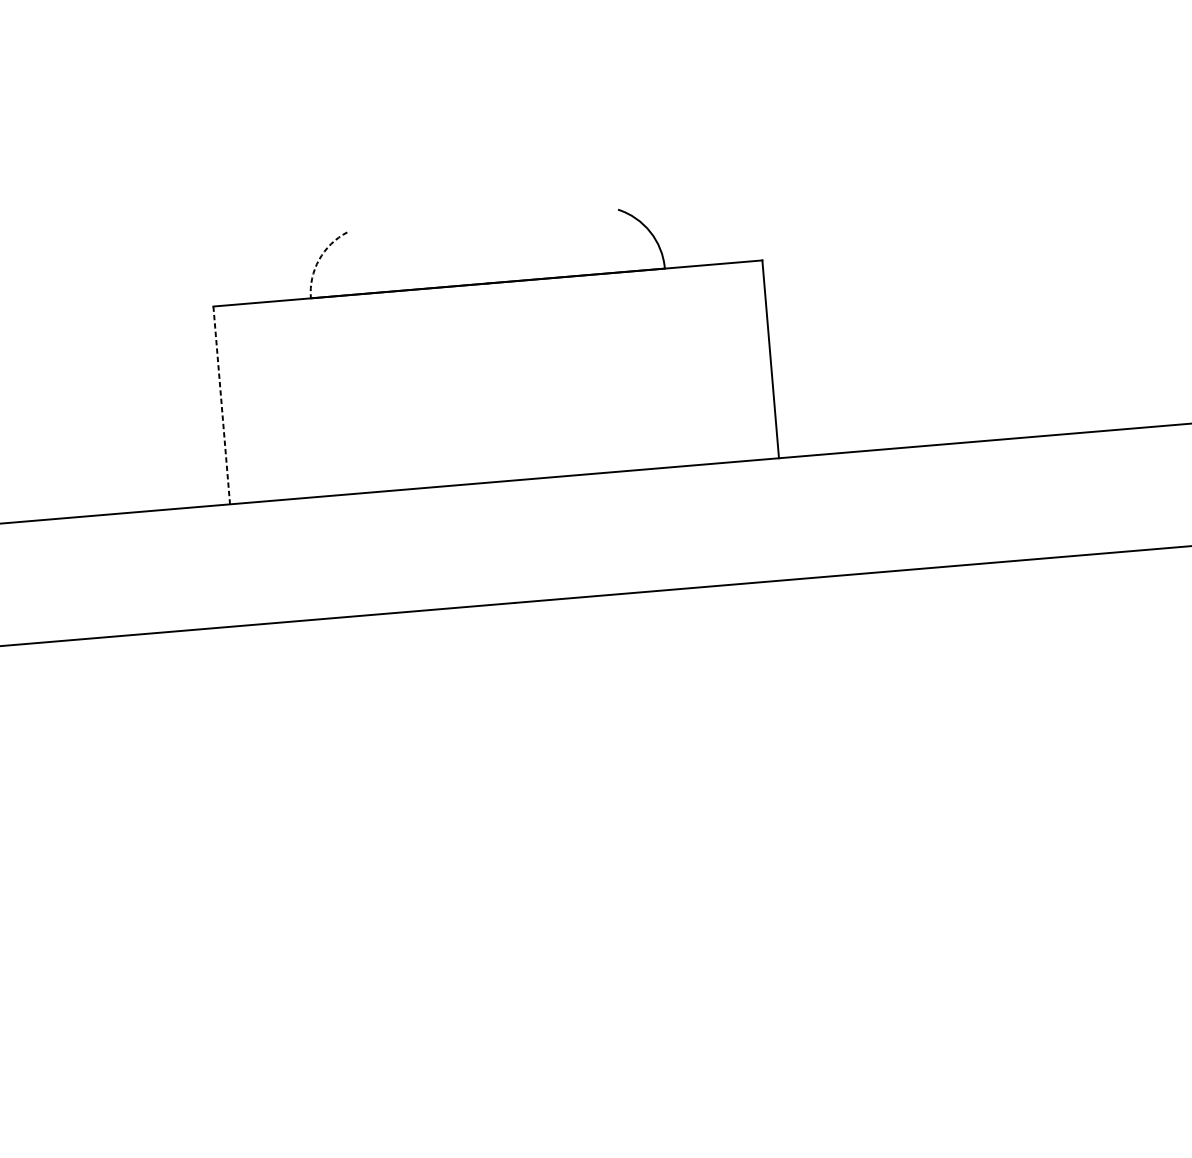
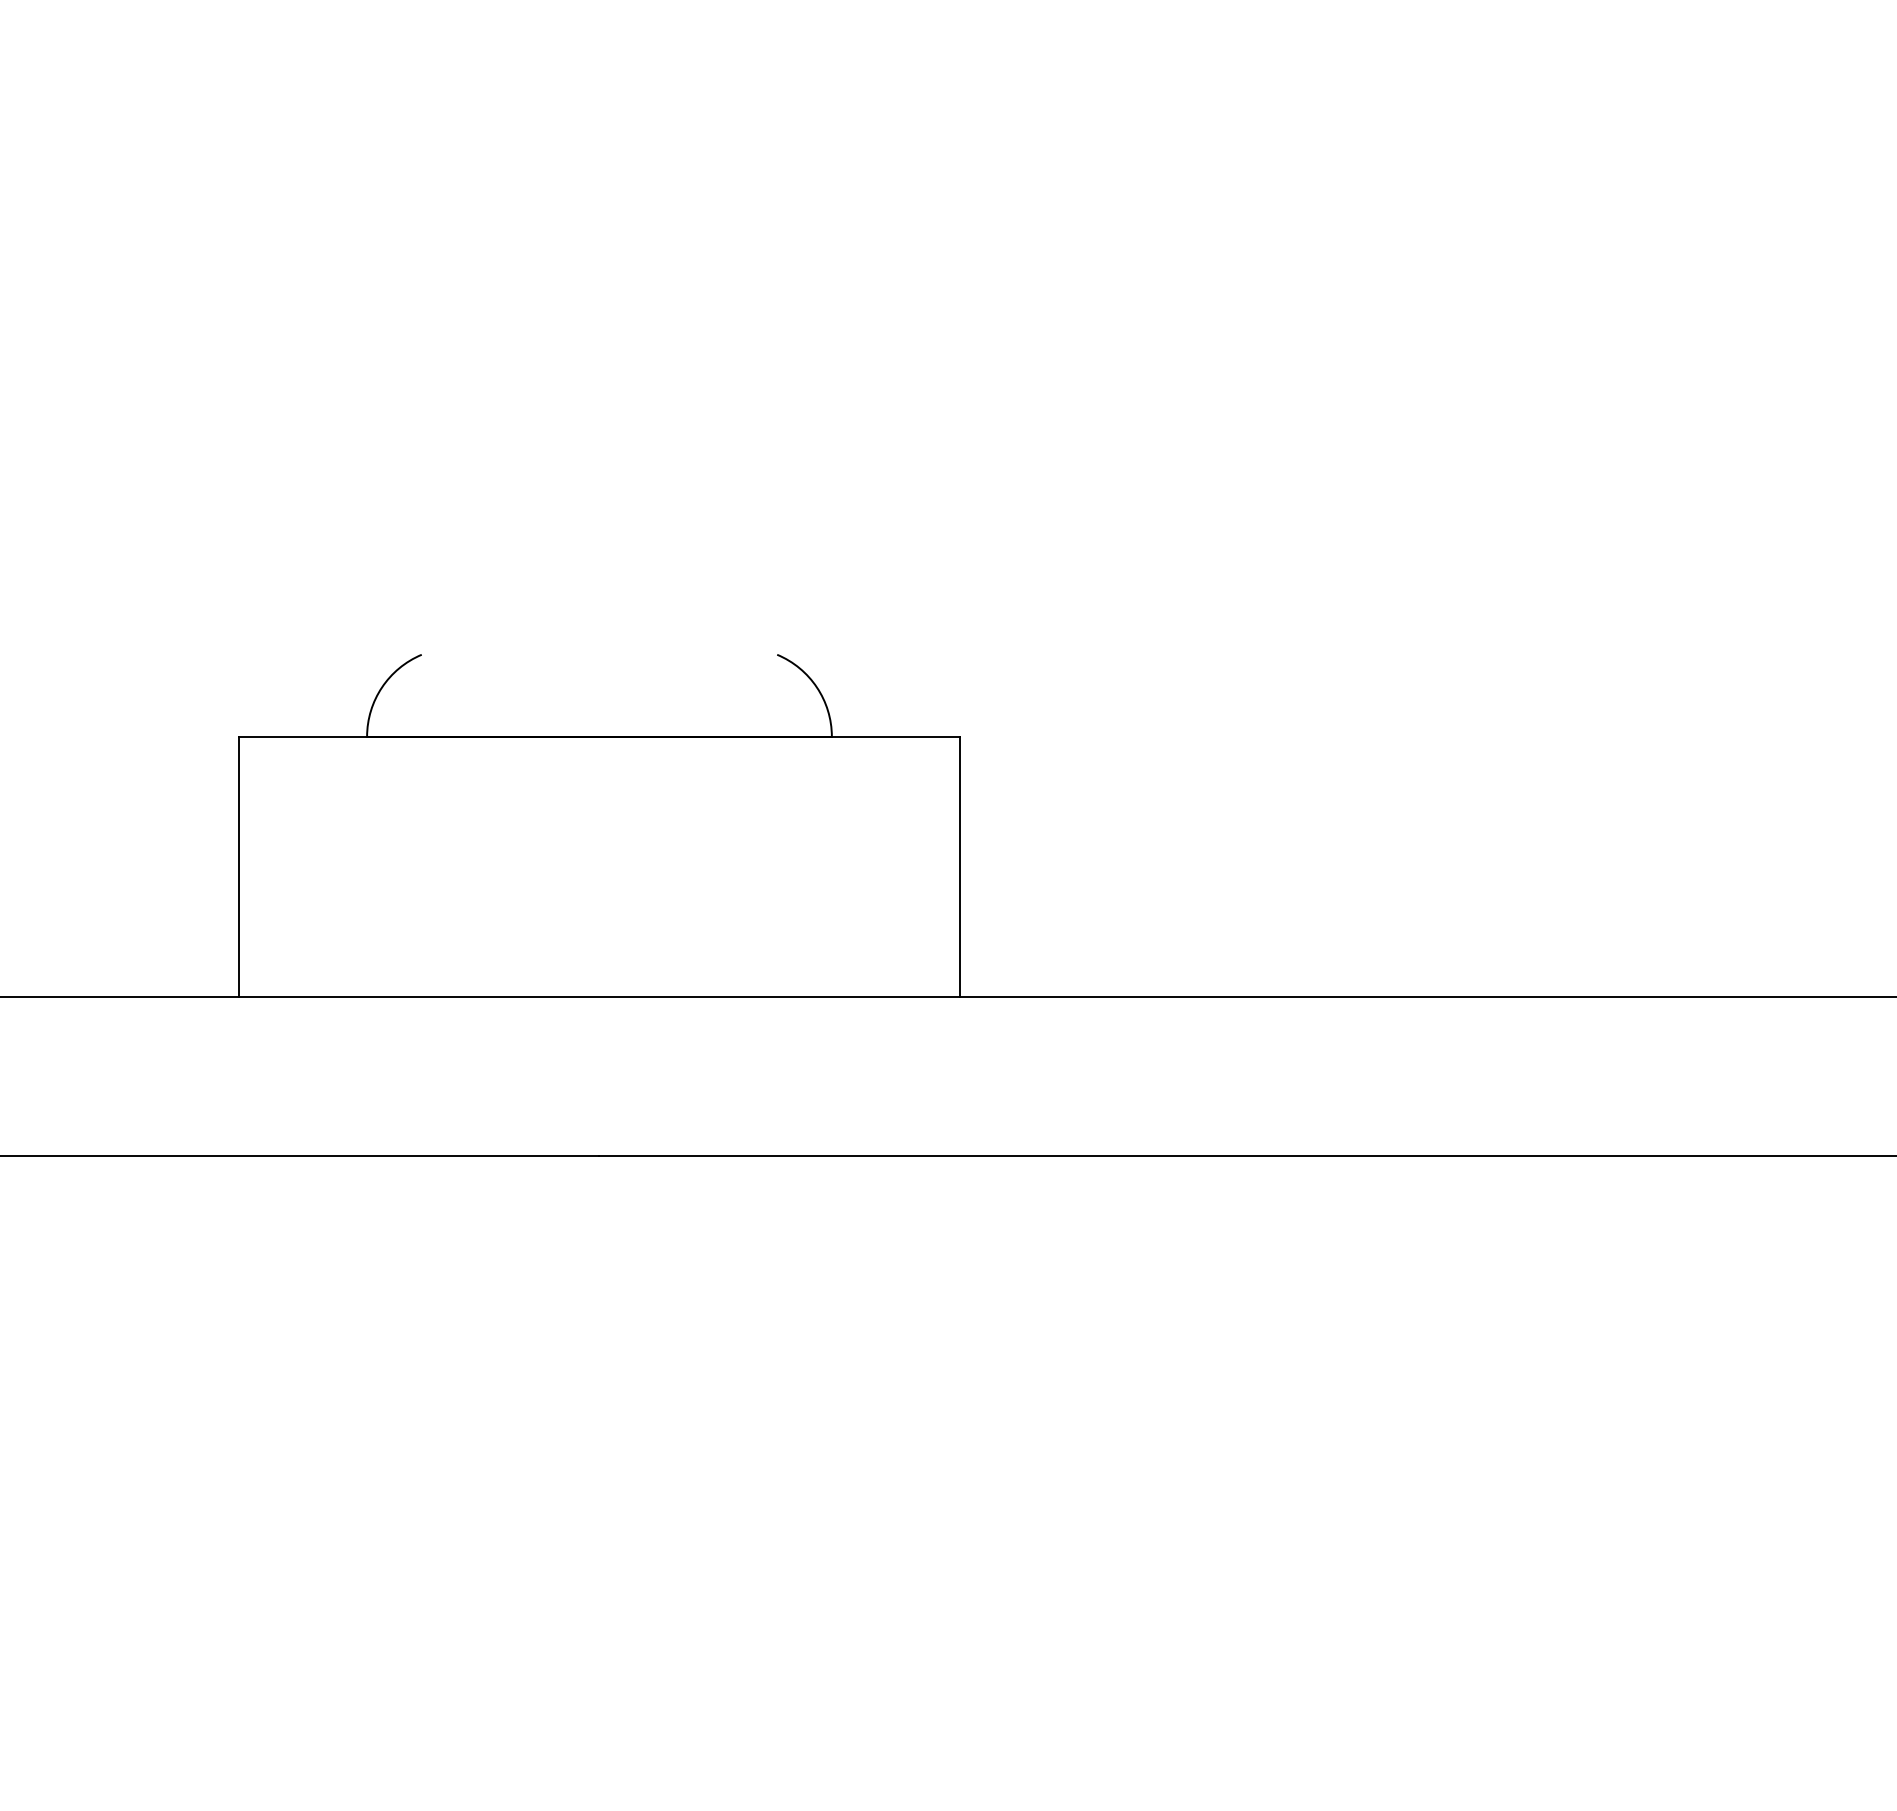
arc: (319, 259) -> (382, 687), dashed -> solid
line: (222, 405) -> (239, 866), dashed -> solid

